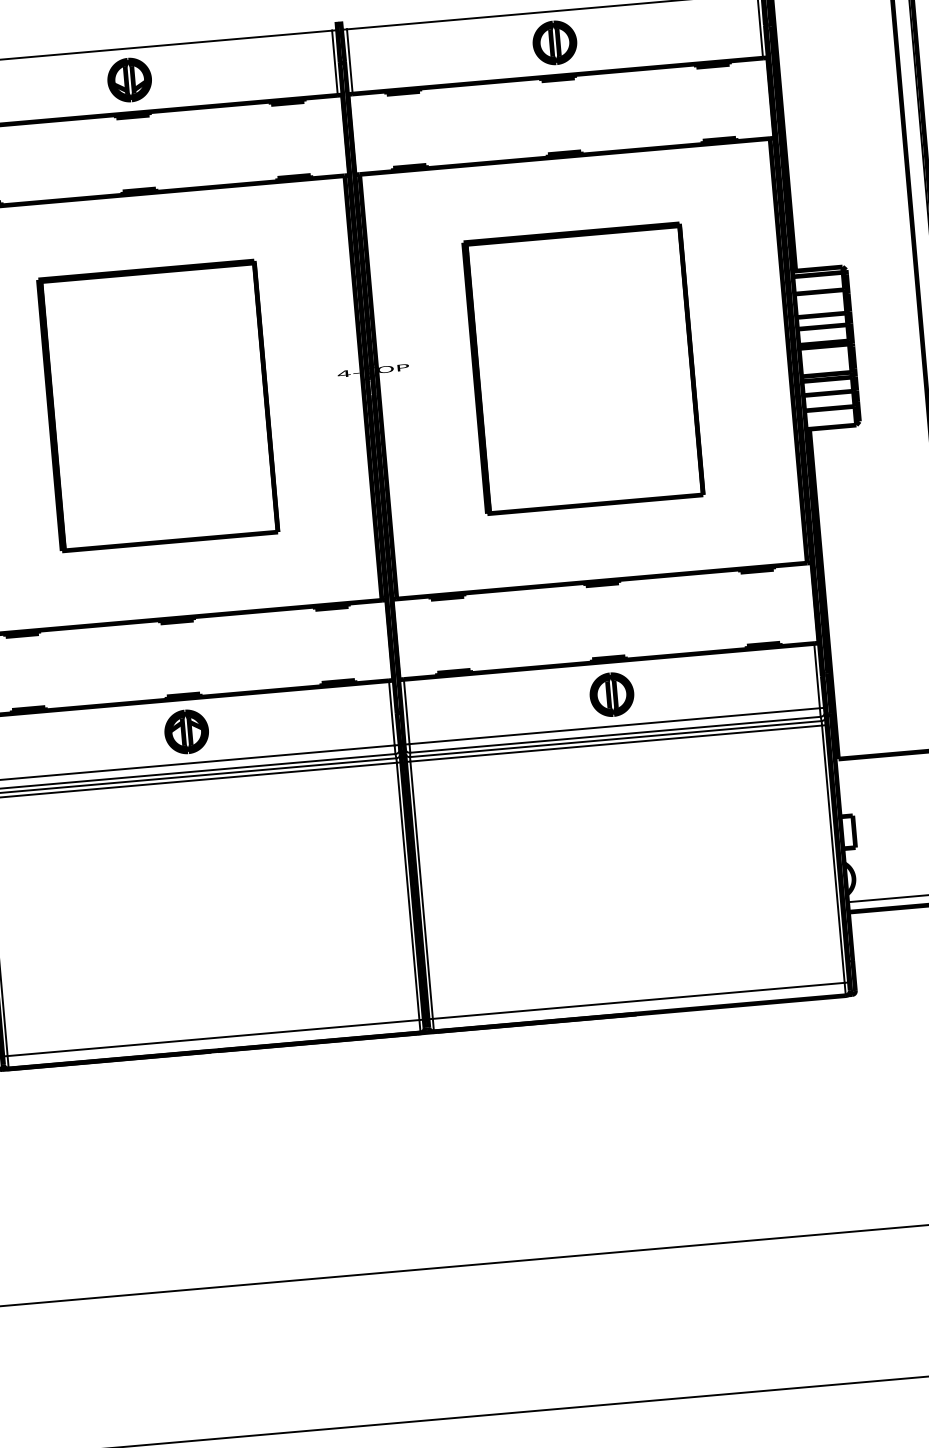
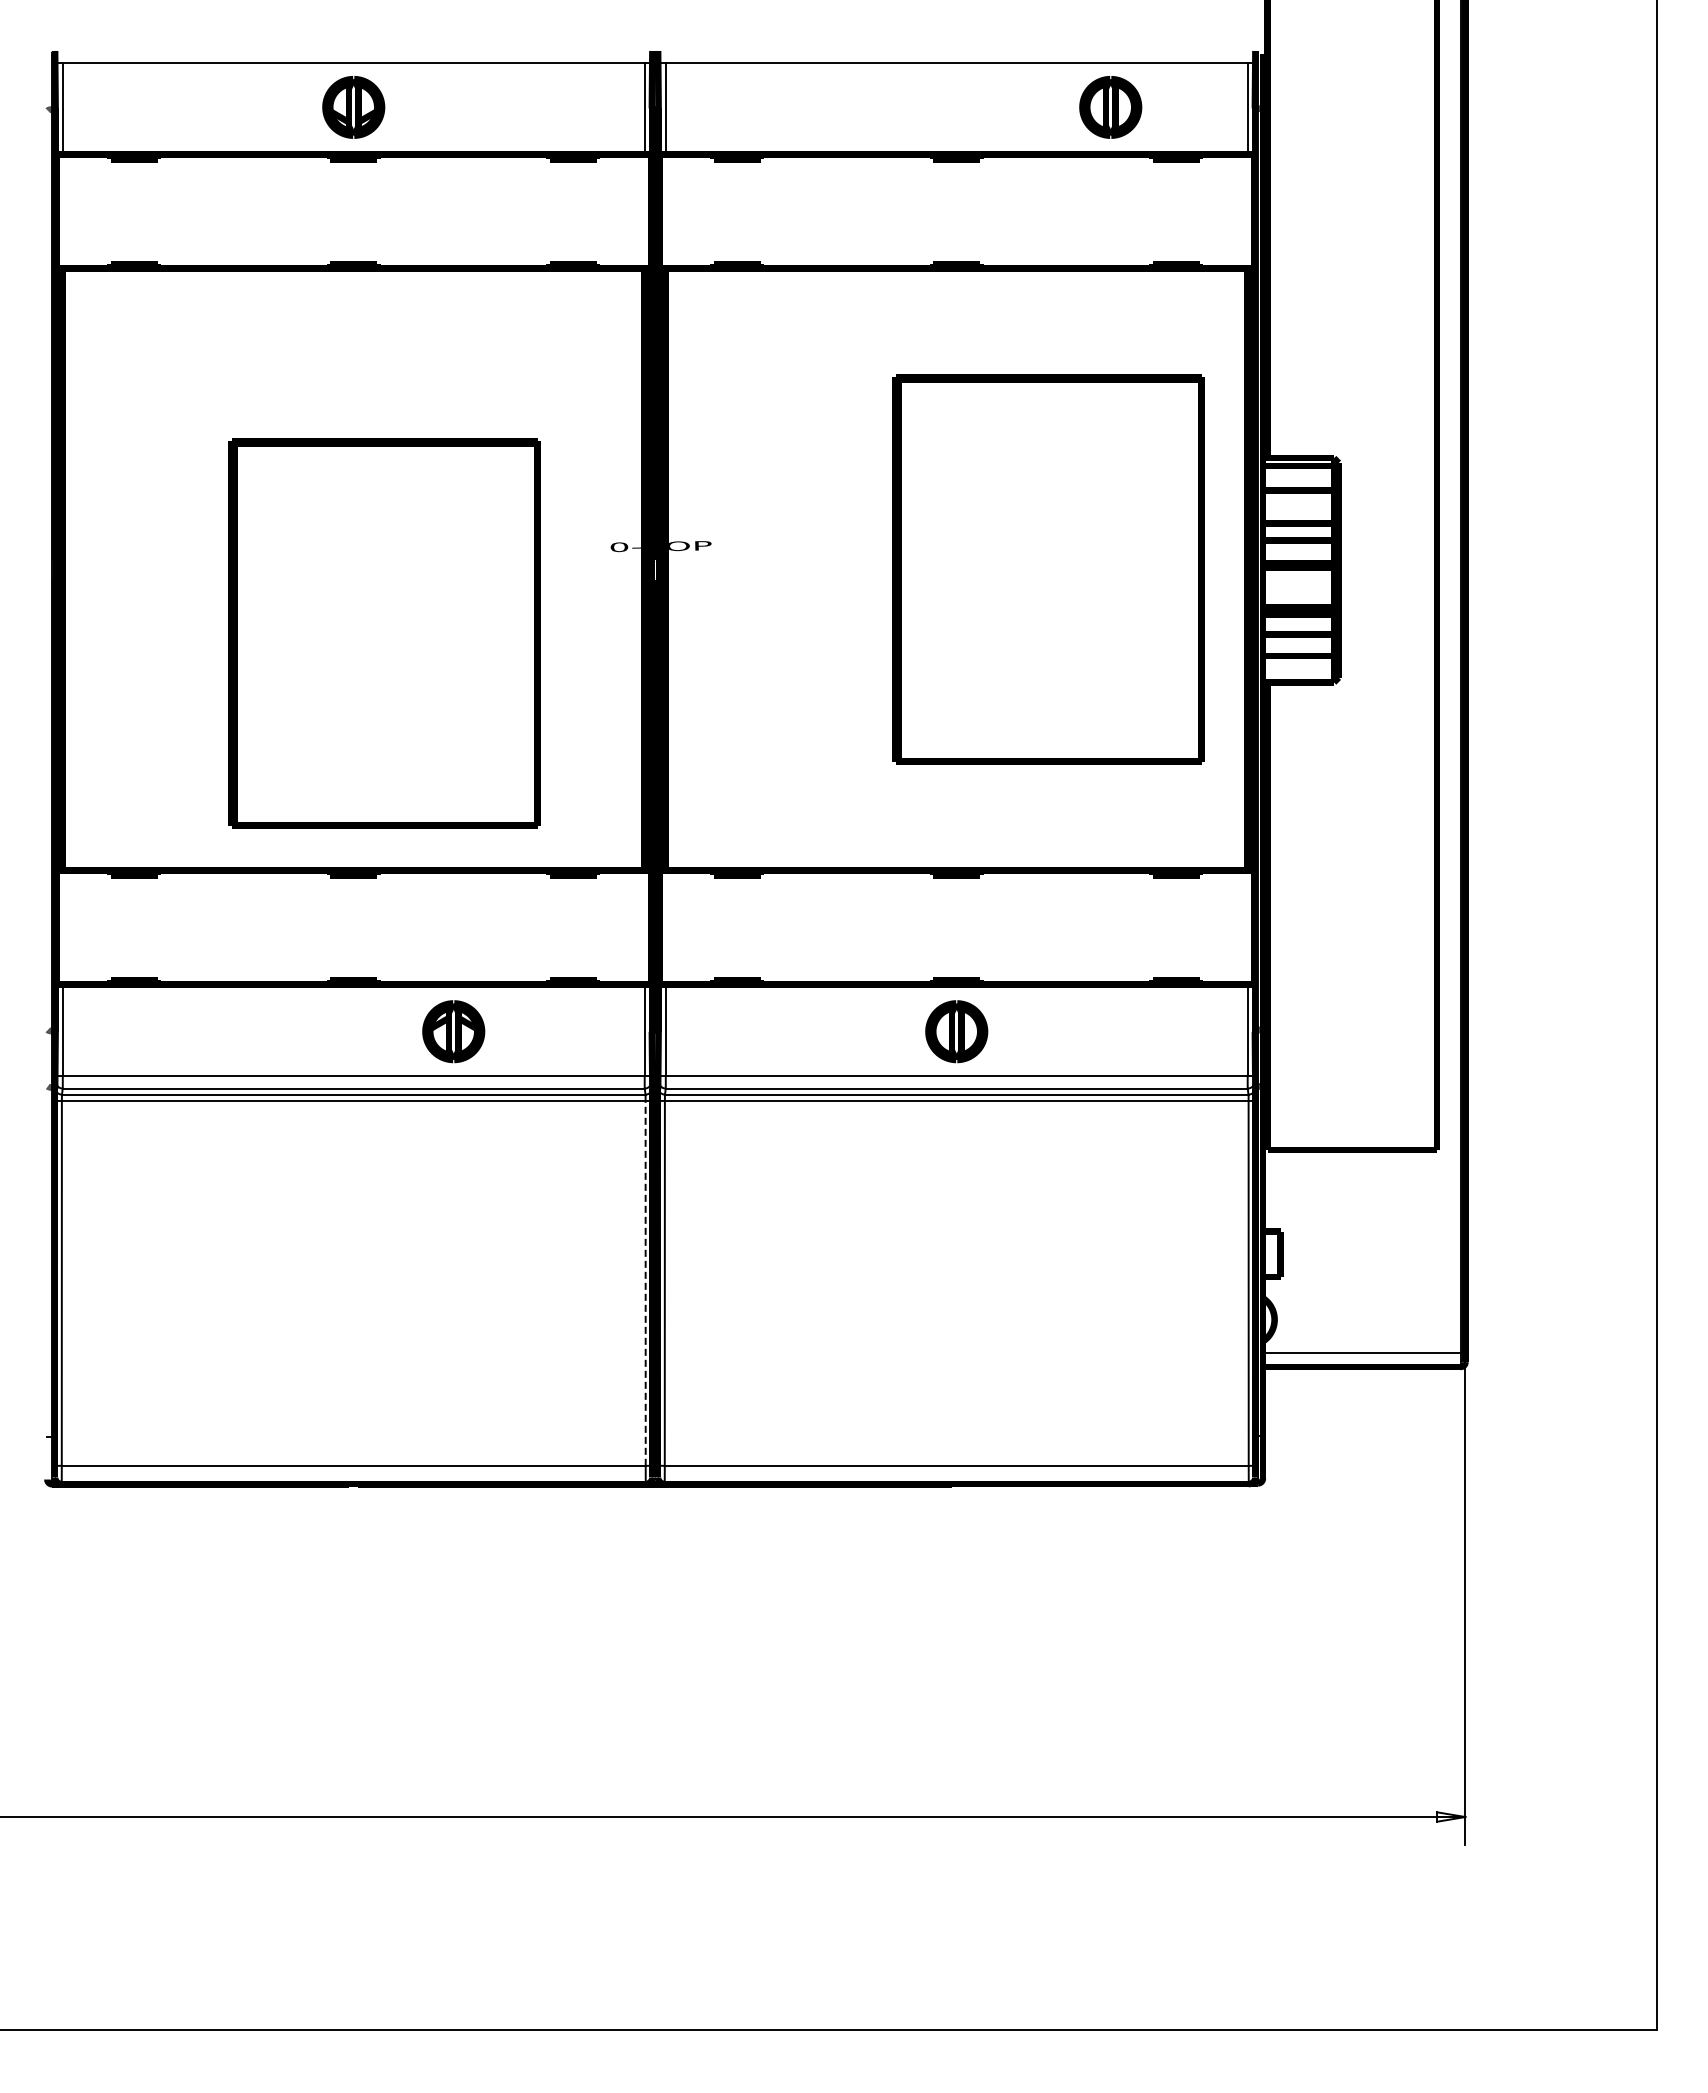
part: (554, 42) -> (1110, 107), moved
part: (583, 368) -> (1048, 569), moved
text: (344, 374) -> (619, 547), 4-TOP -> 0-TOP
part: (158, 405) -> (384, 633), moved
part: (186, 731) -> (453, 1031), moved
line: (407, 890) -> (645, 1282), solid -> dashed

